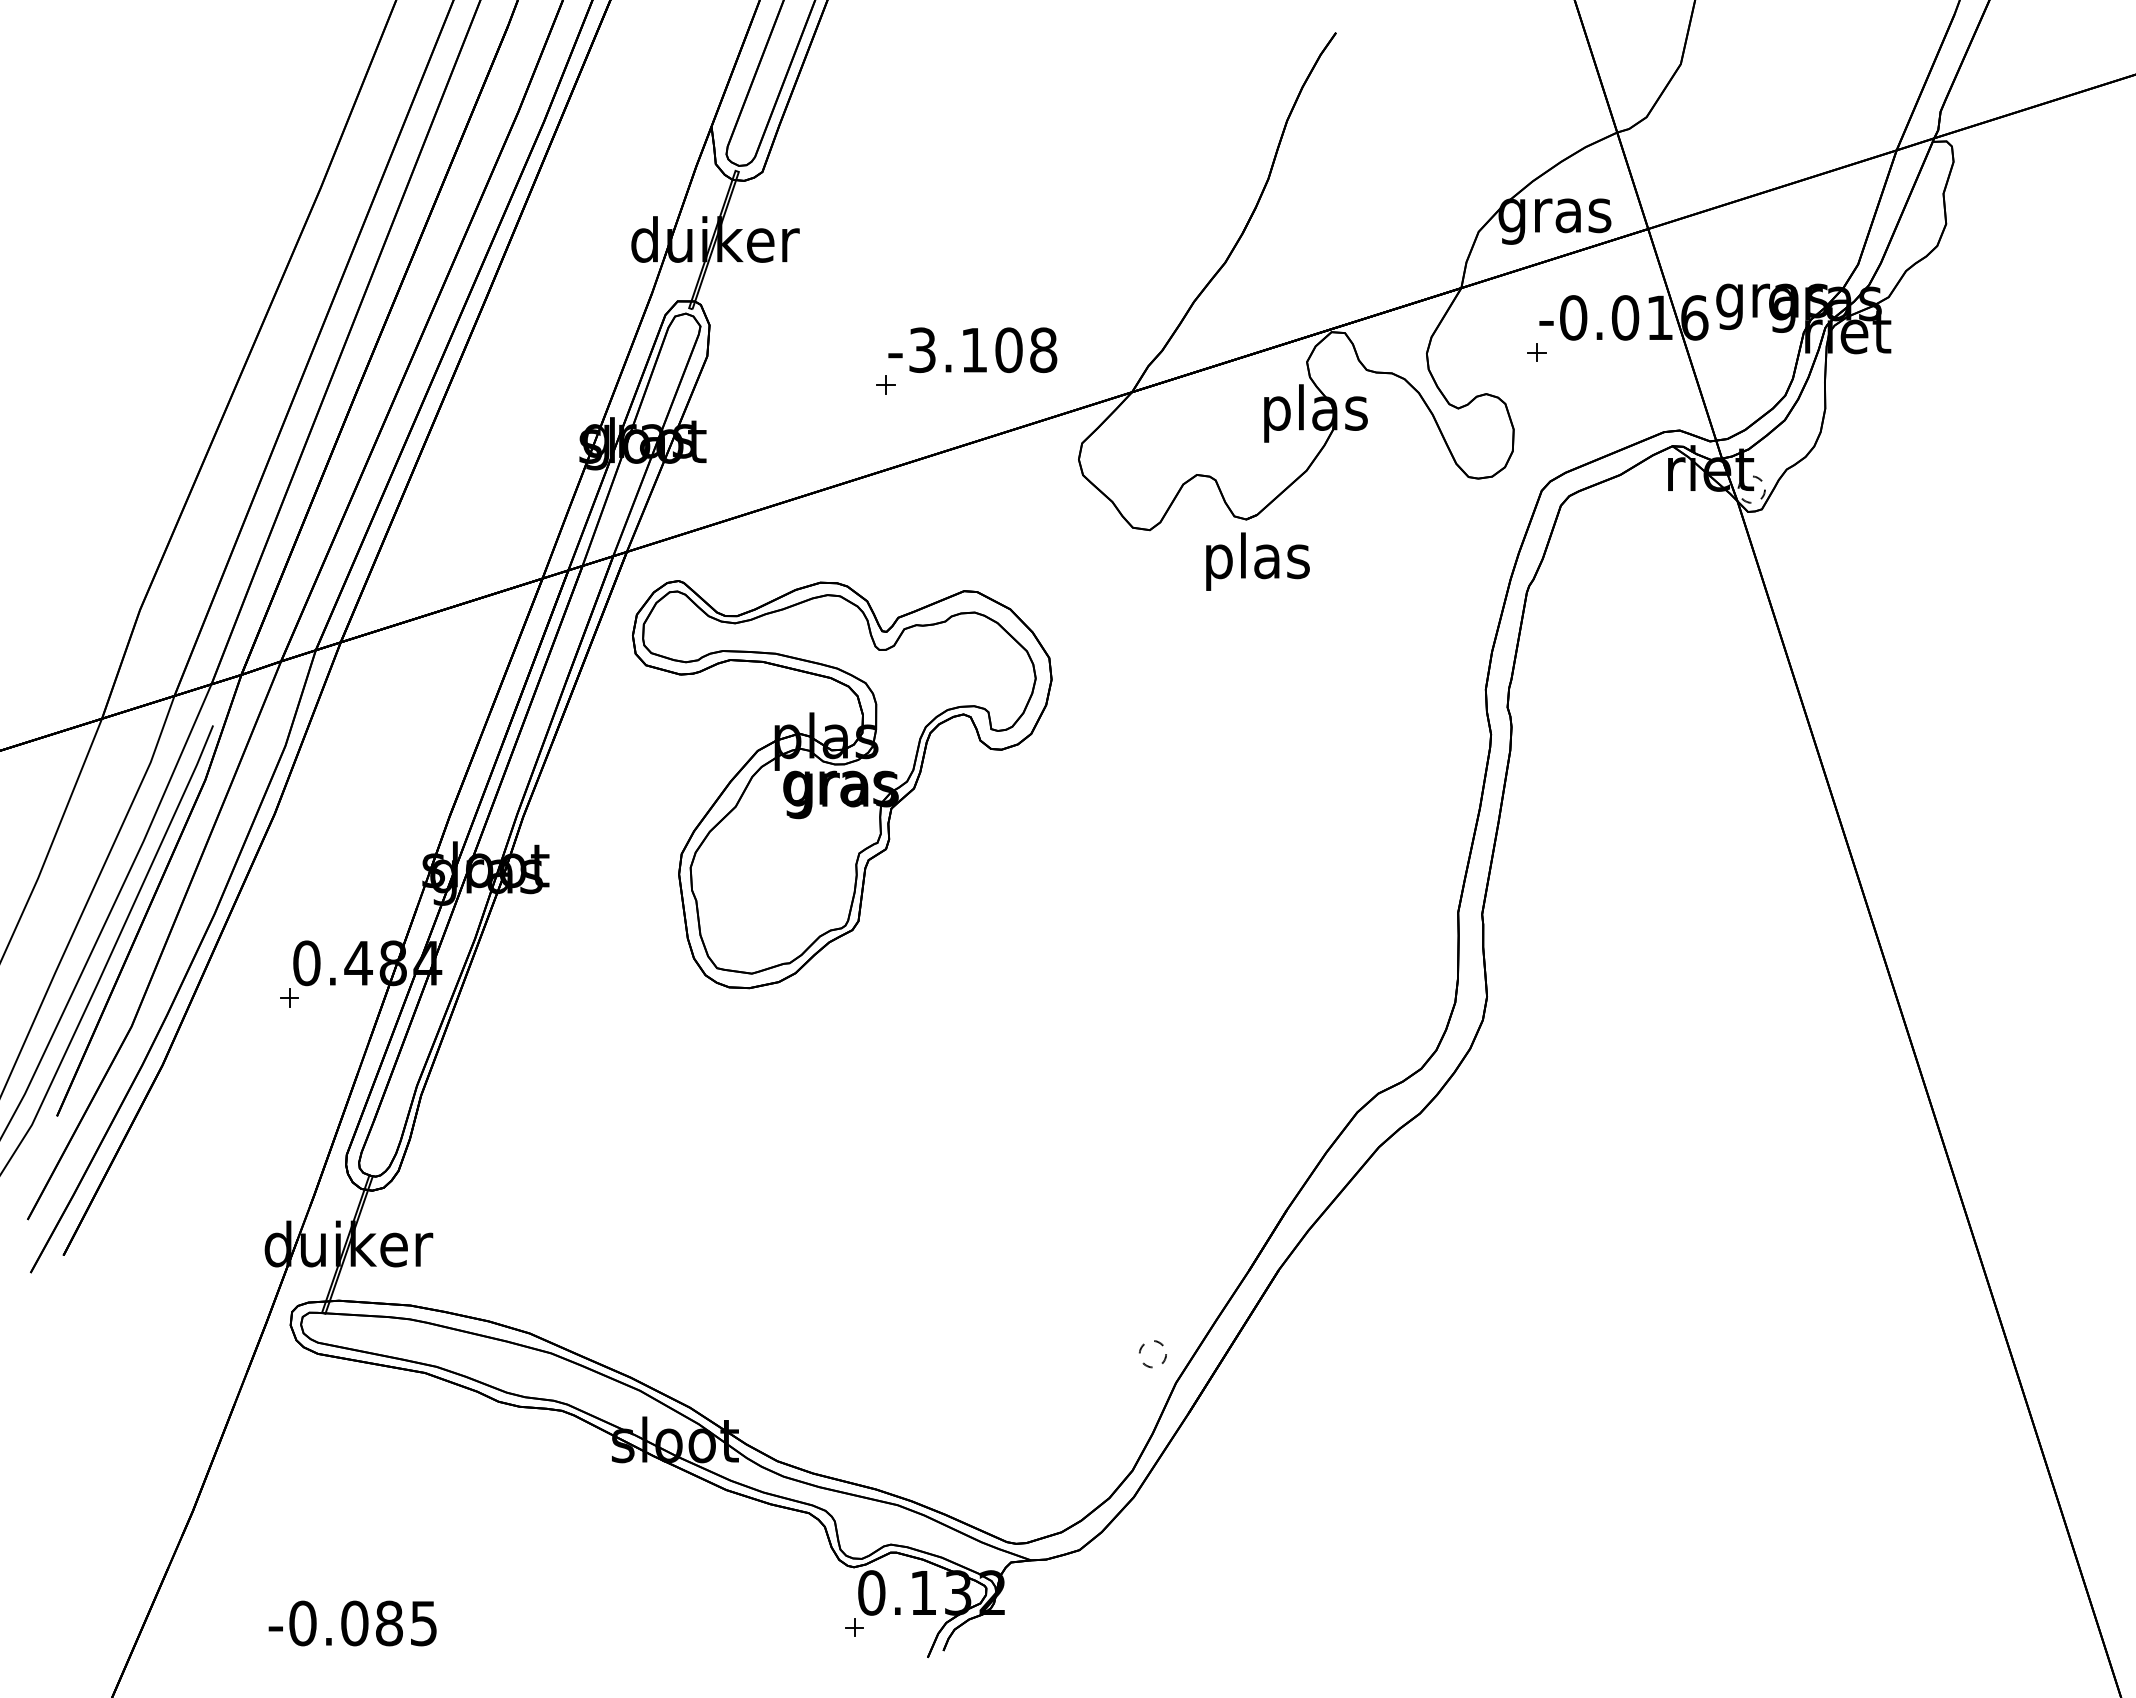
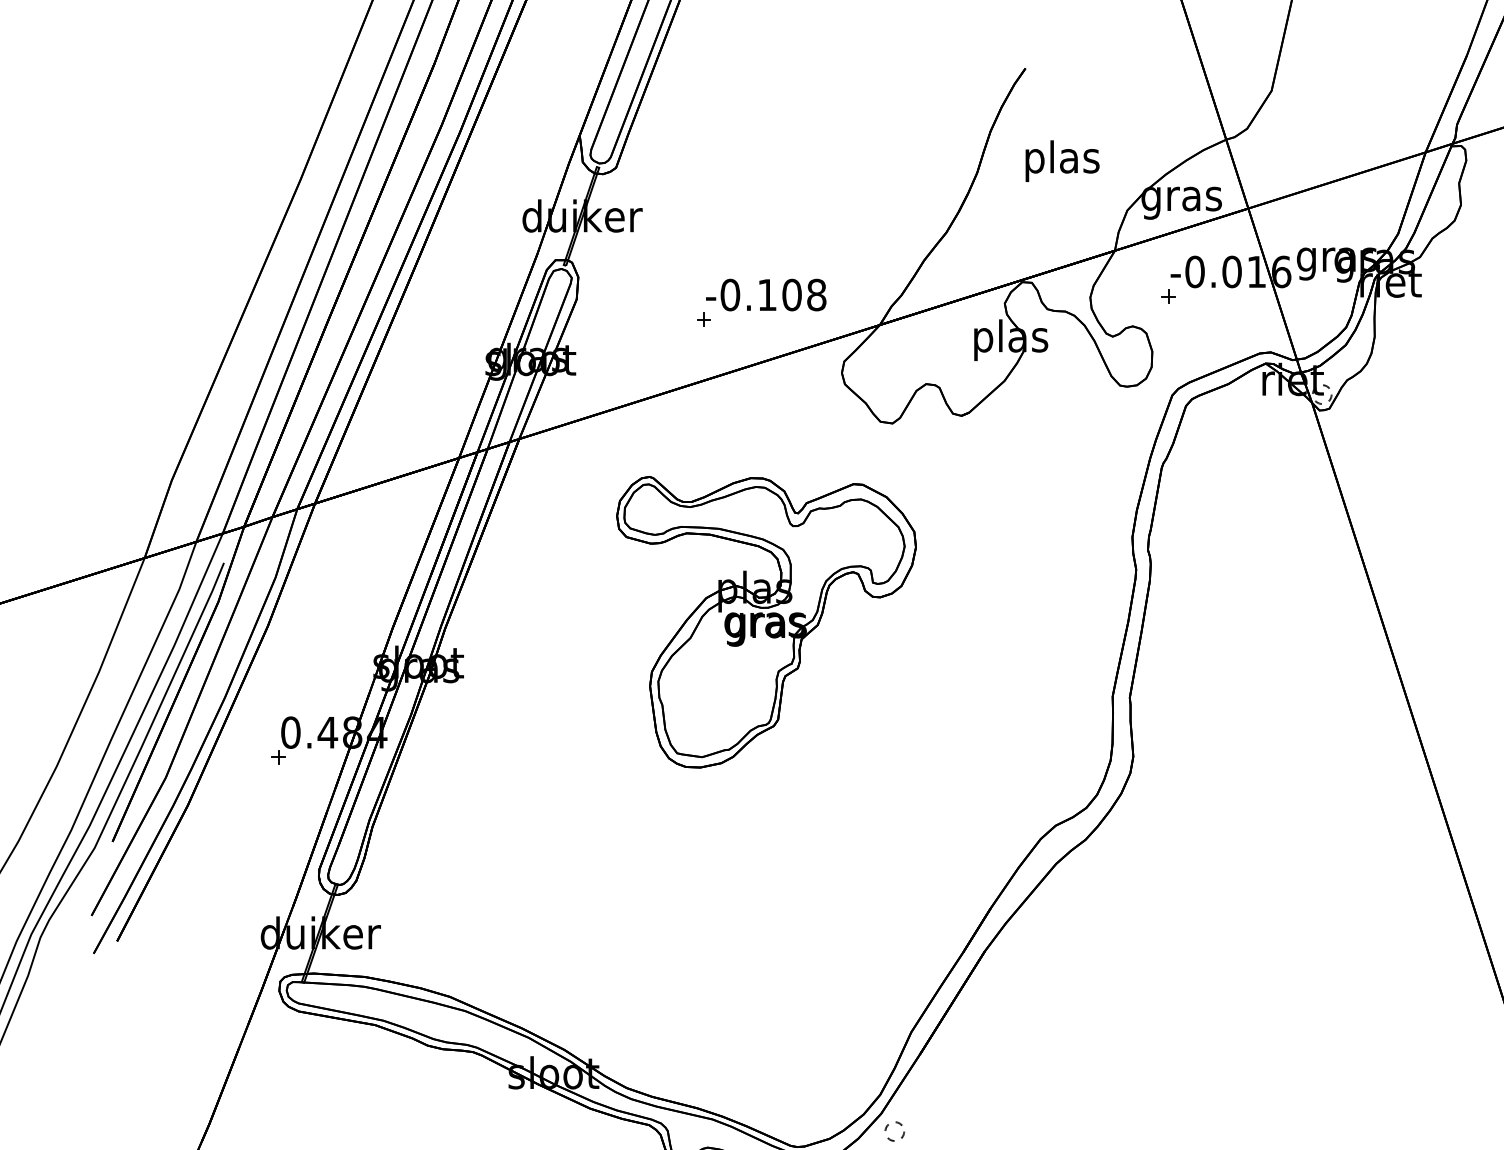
text: (922, 350) -> (730, 295), -3.108 -> -0.108
text: (1257, 561) -> (1062, 161), moved
part: (842, 784) -> (766, 622), moved
part: (1145, 1363) -> (889, 1138), moved

